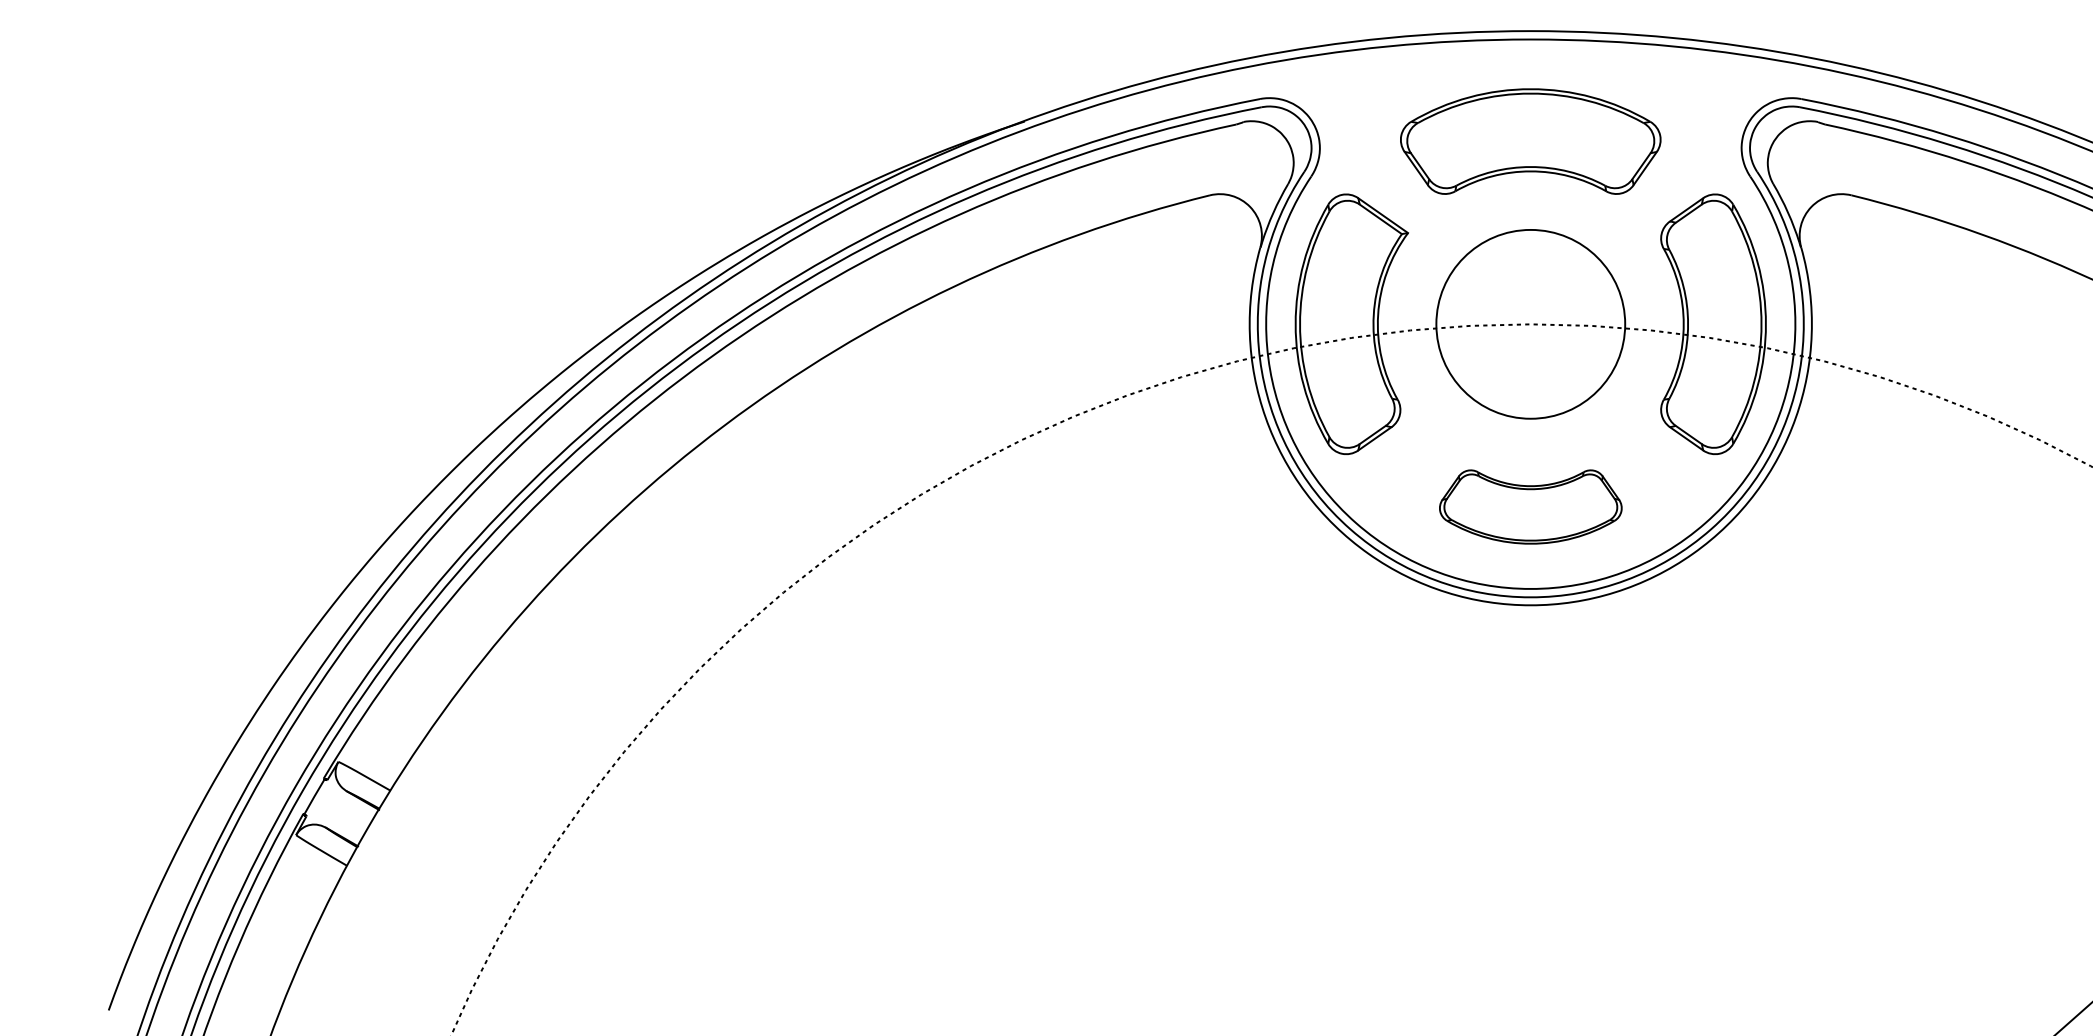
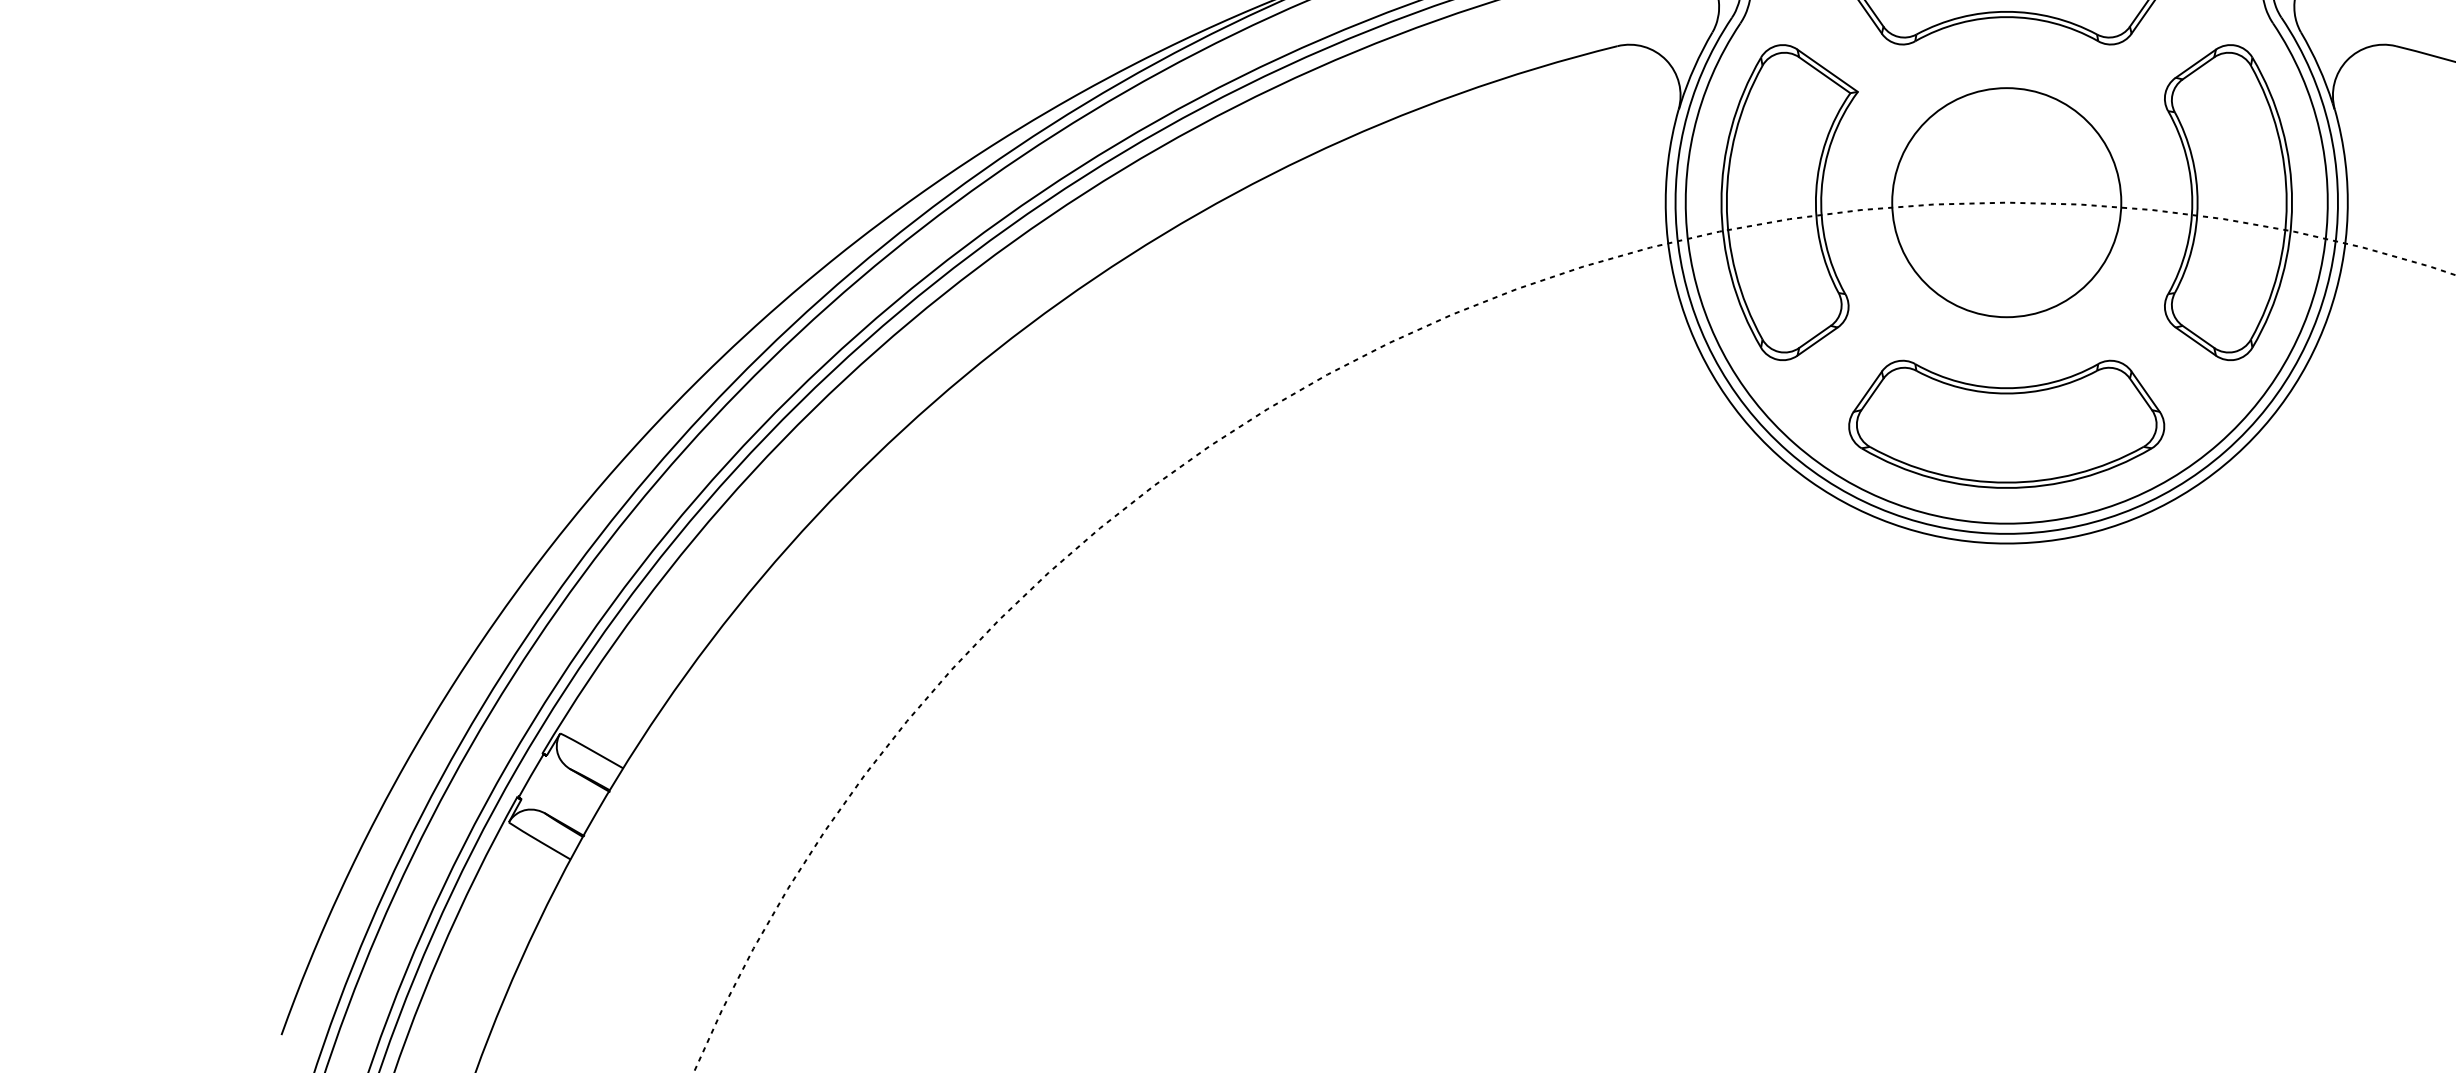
part: (1530, 506) -> (2006, 423), size x1.43

